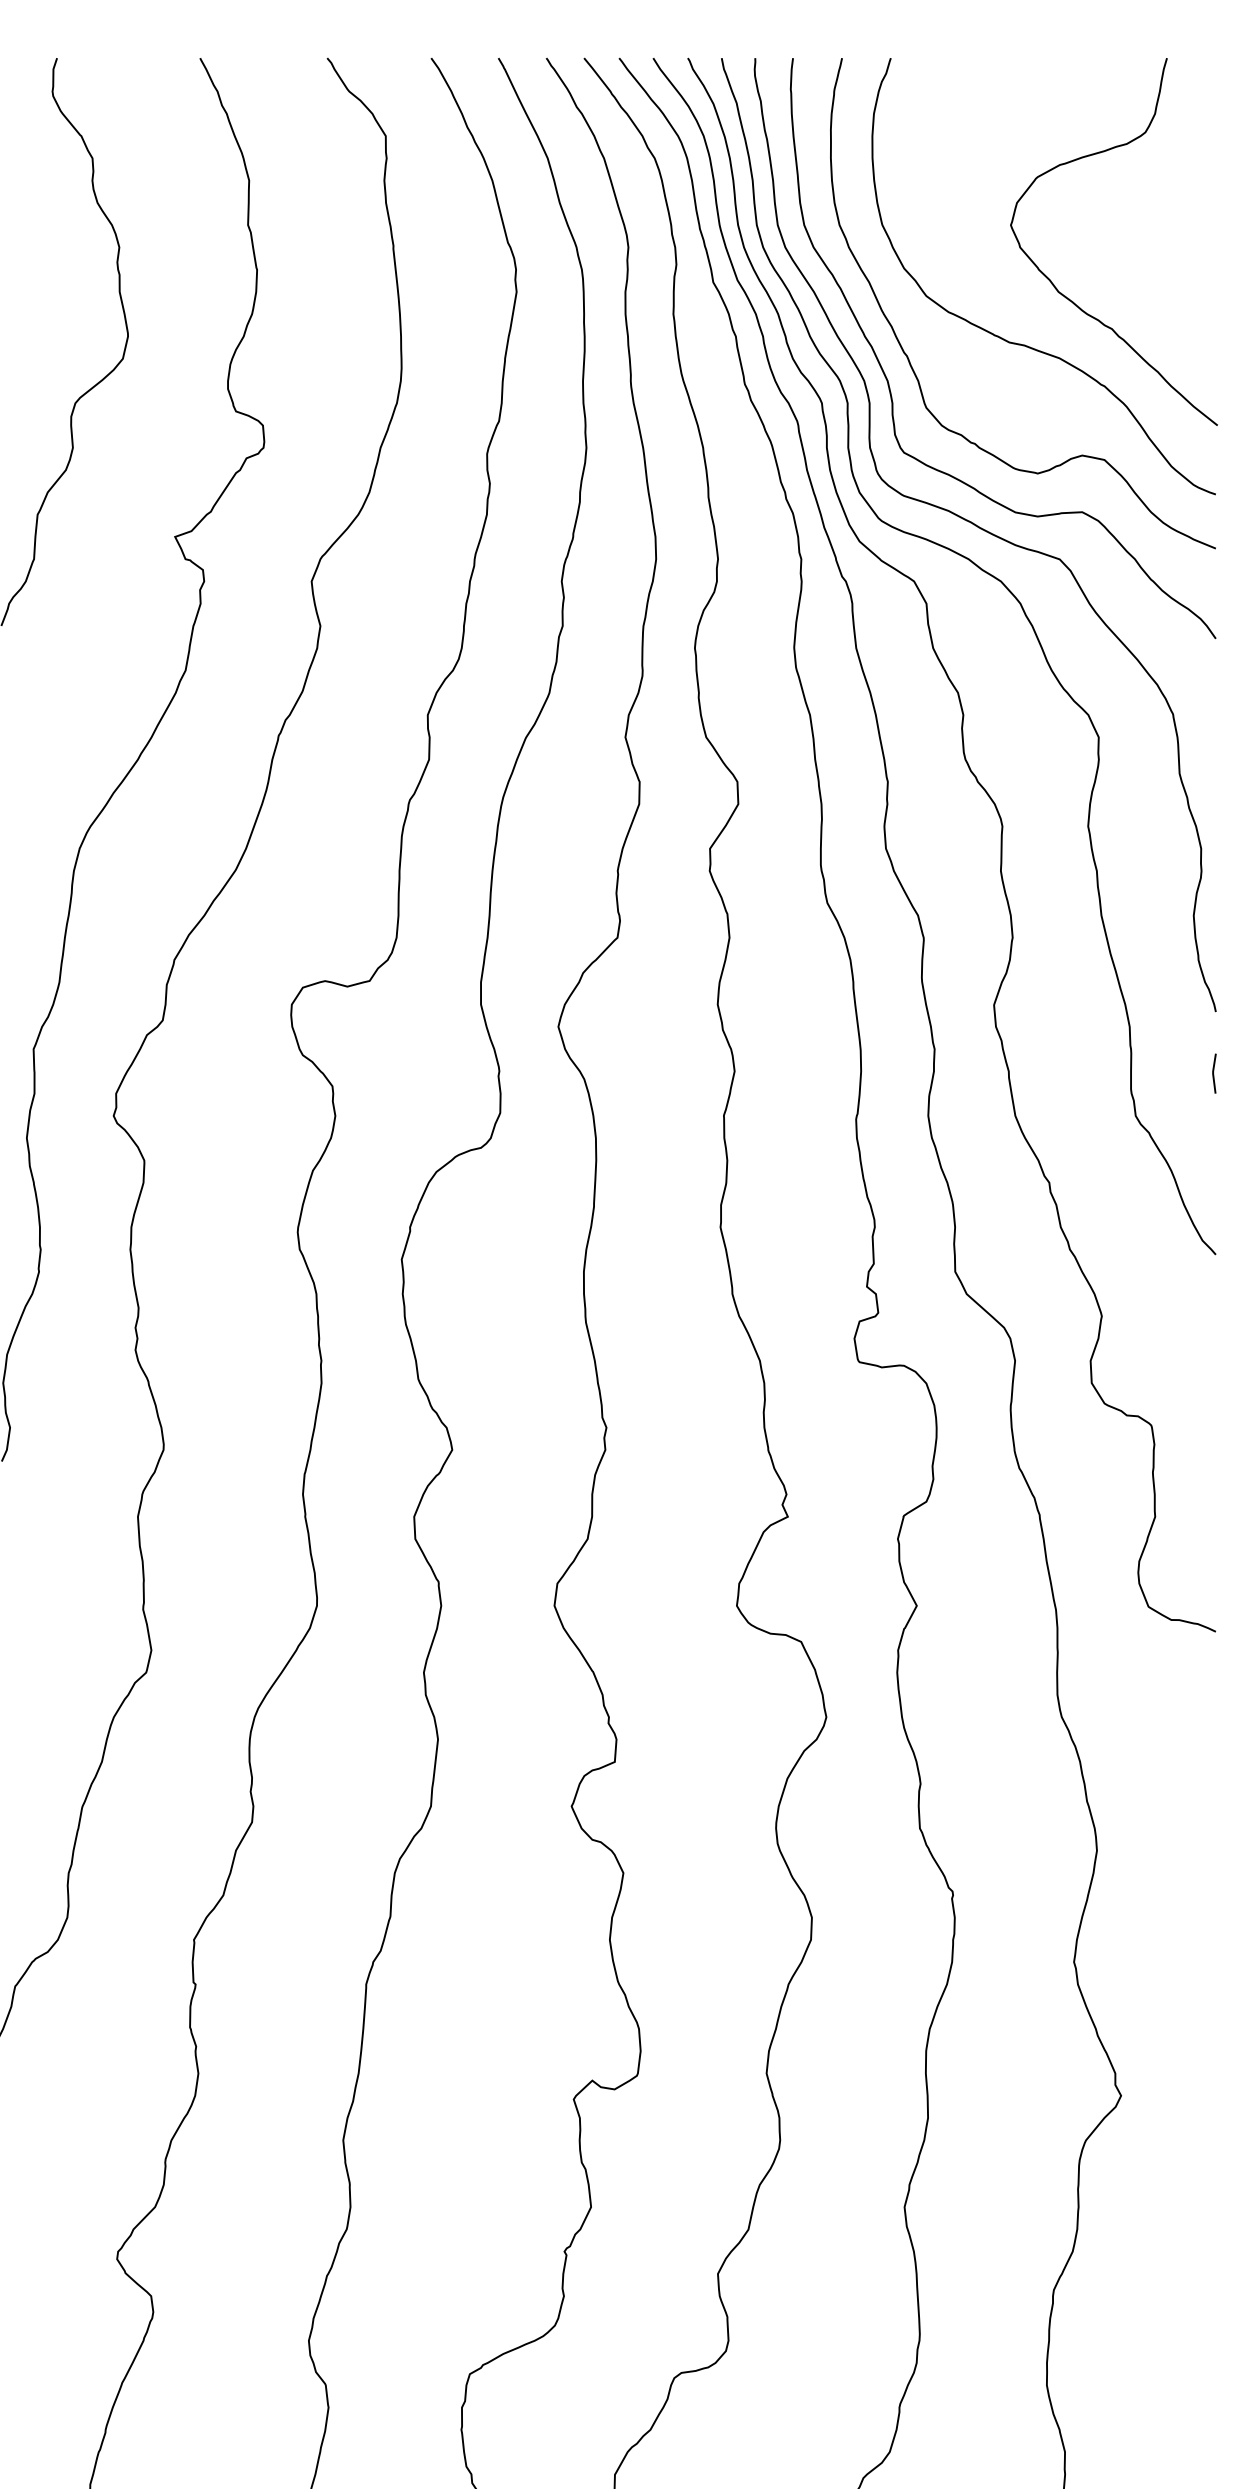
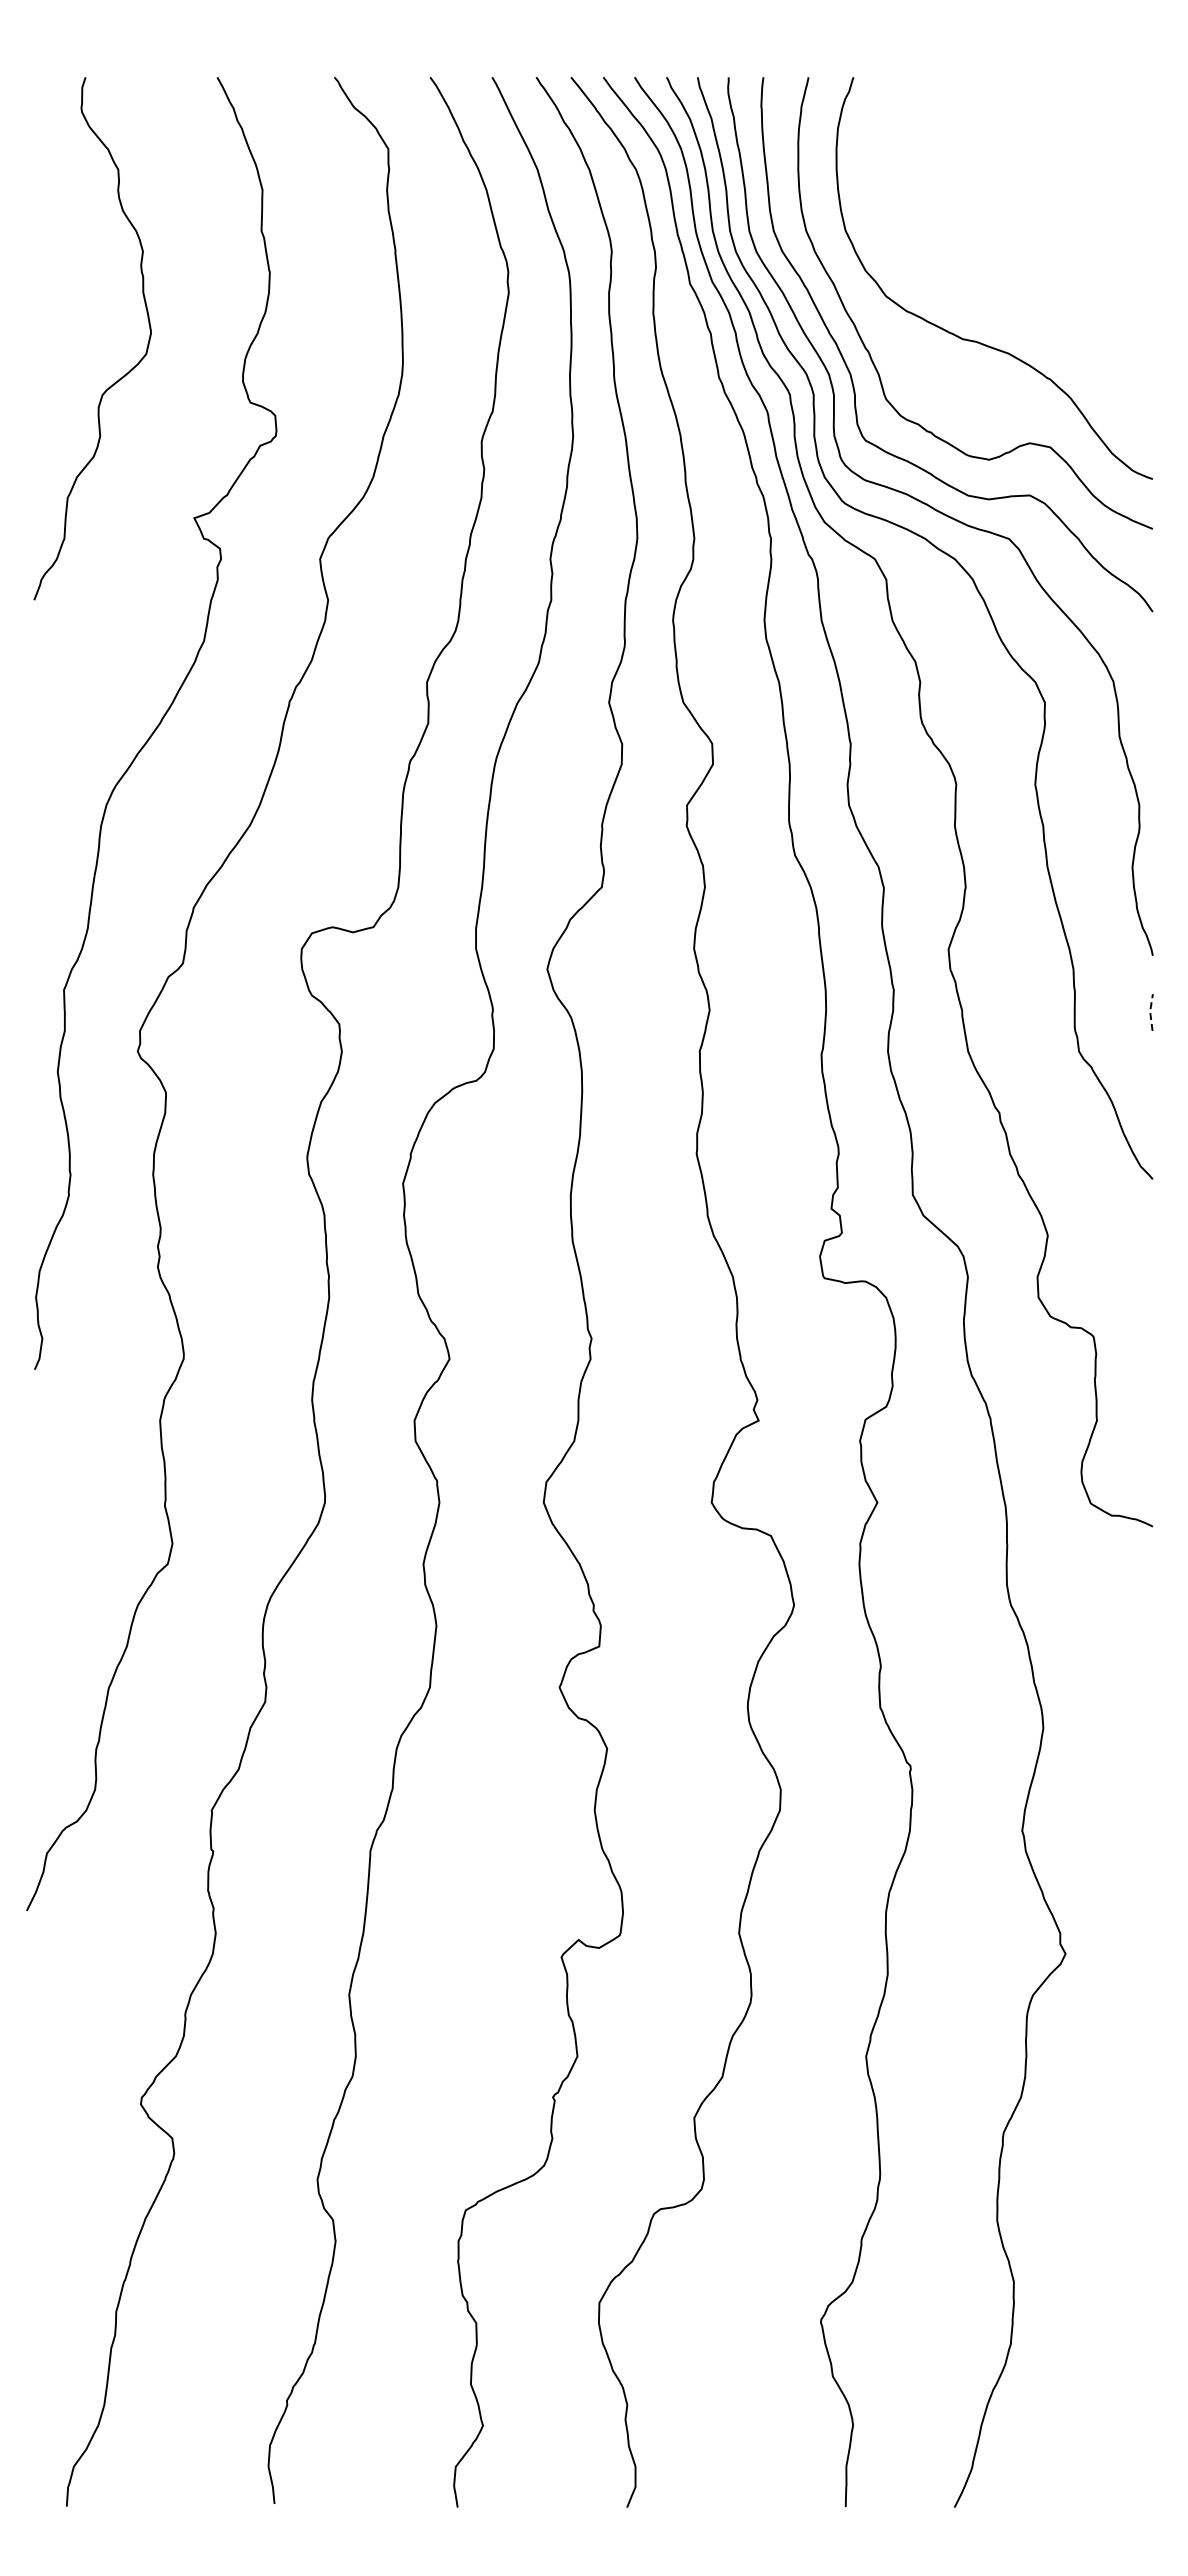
curve: (1071, 299) -> (1019, 299), removed
line: (1213, 1073) -> (1150, 1012), solid -> dashed

